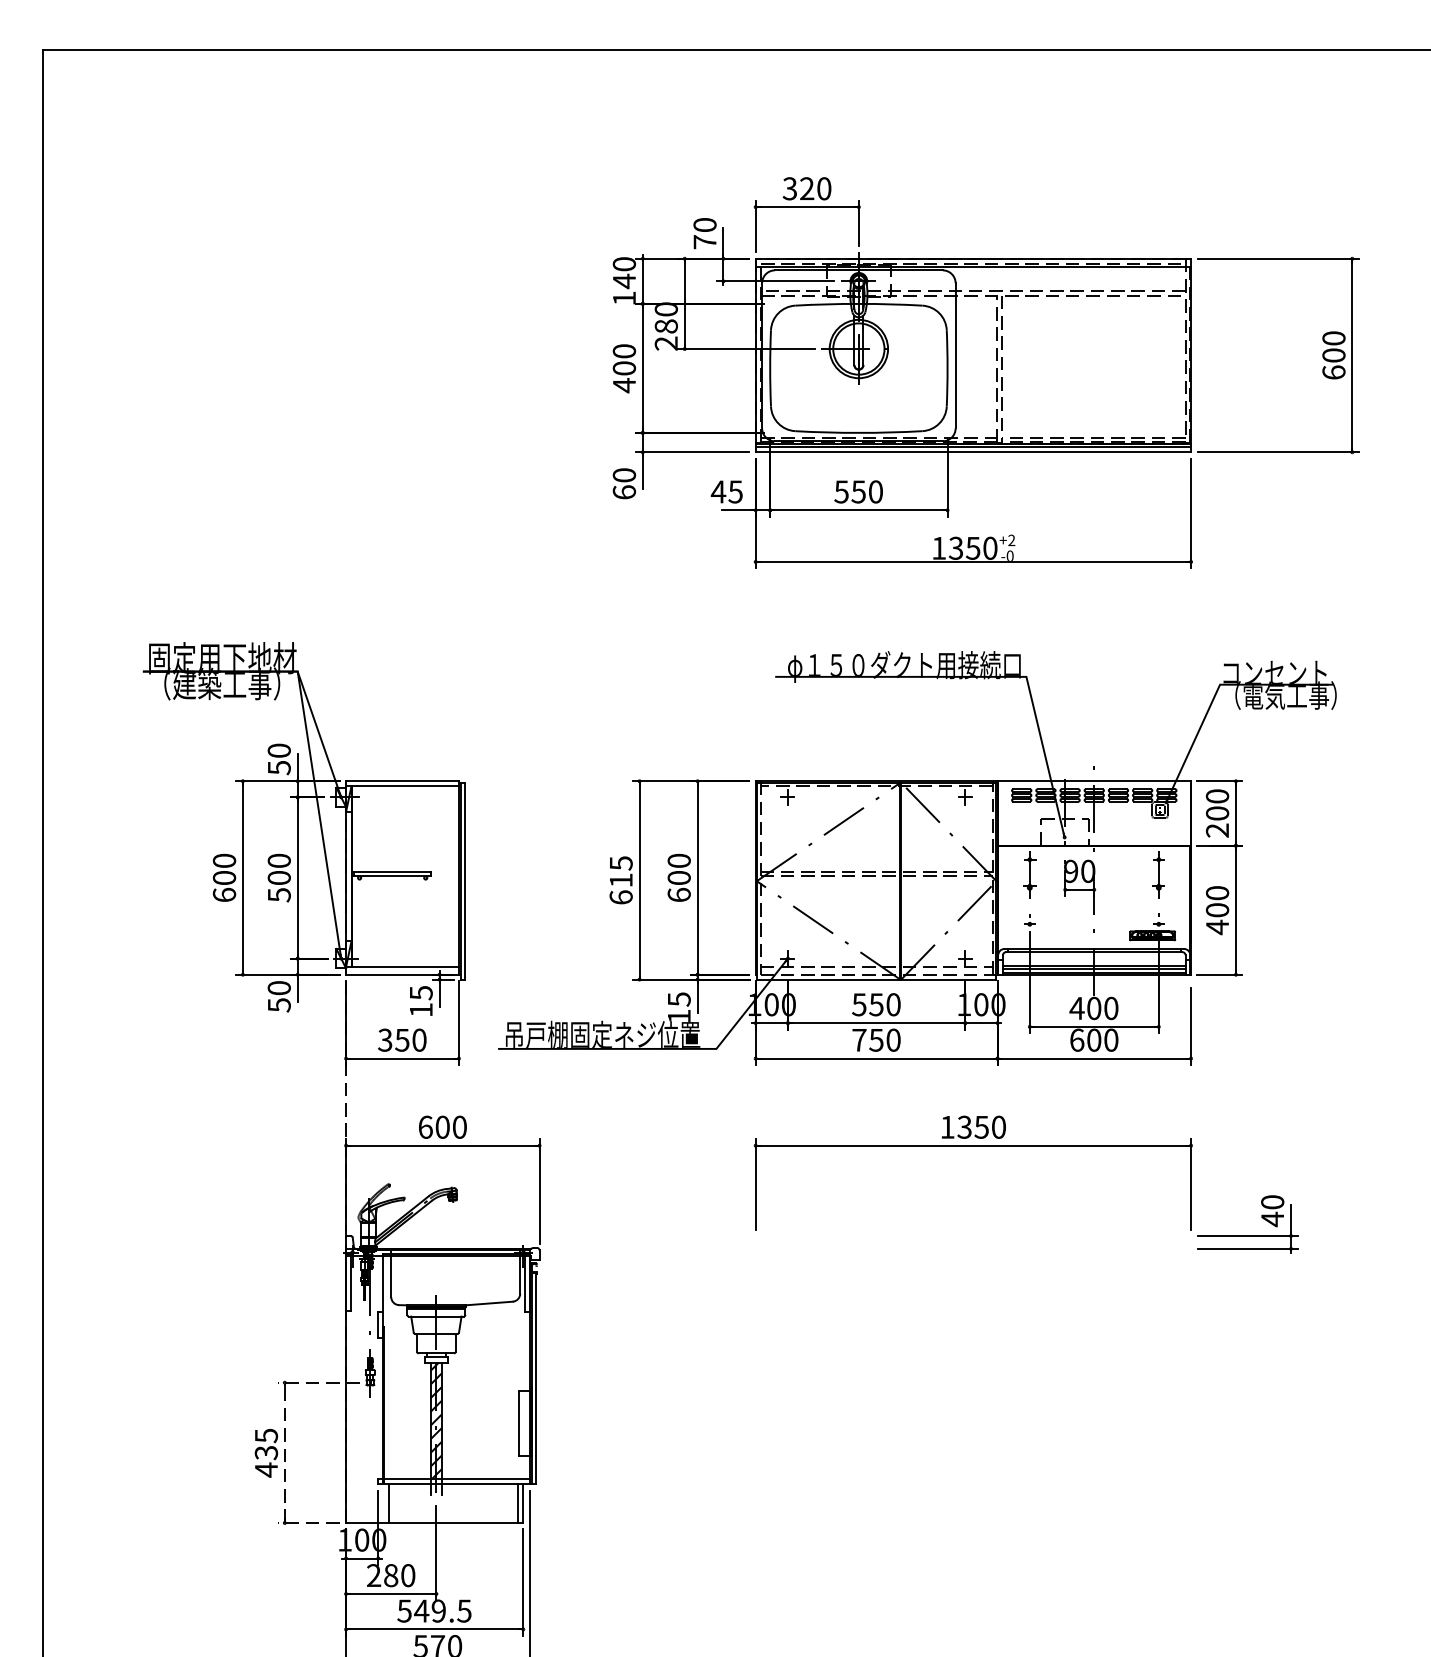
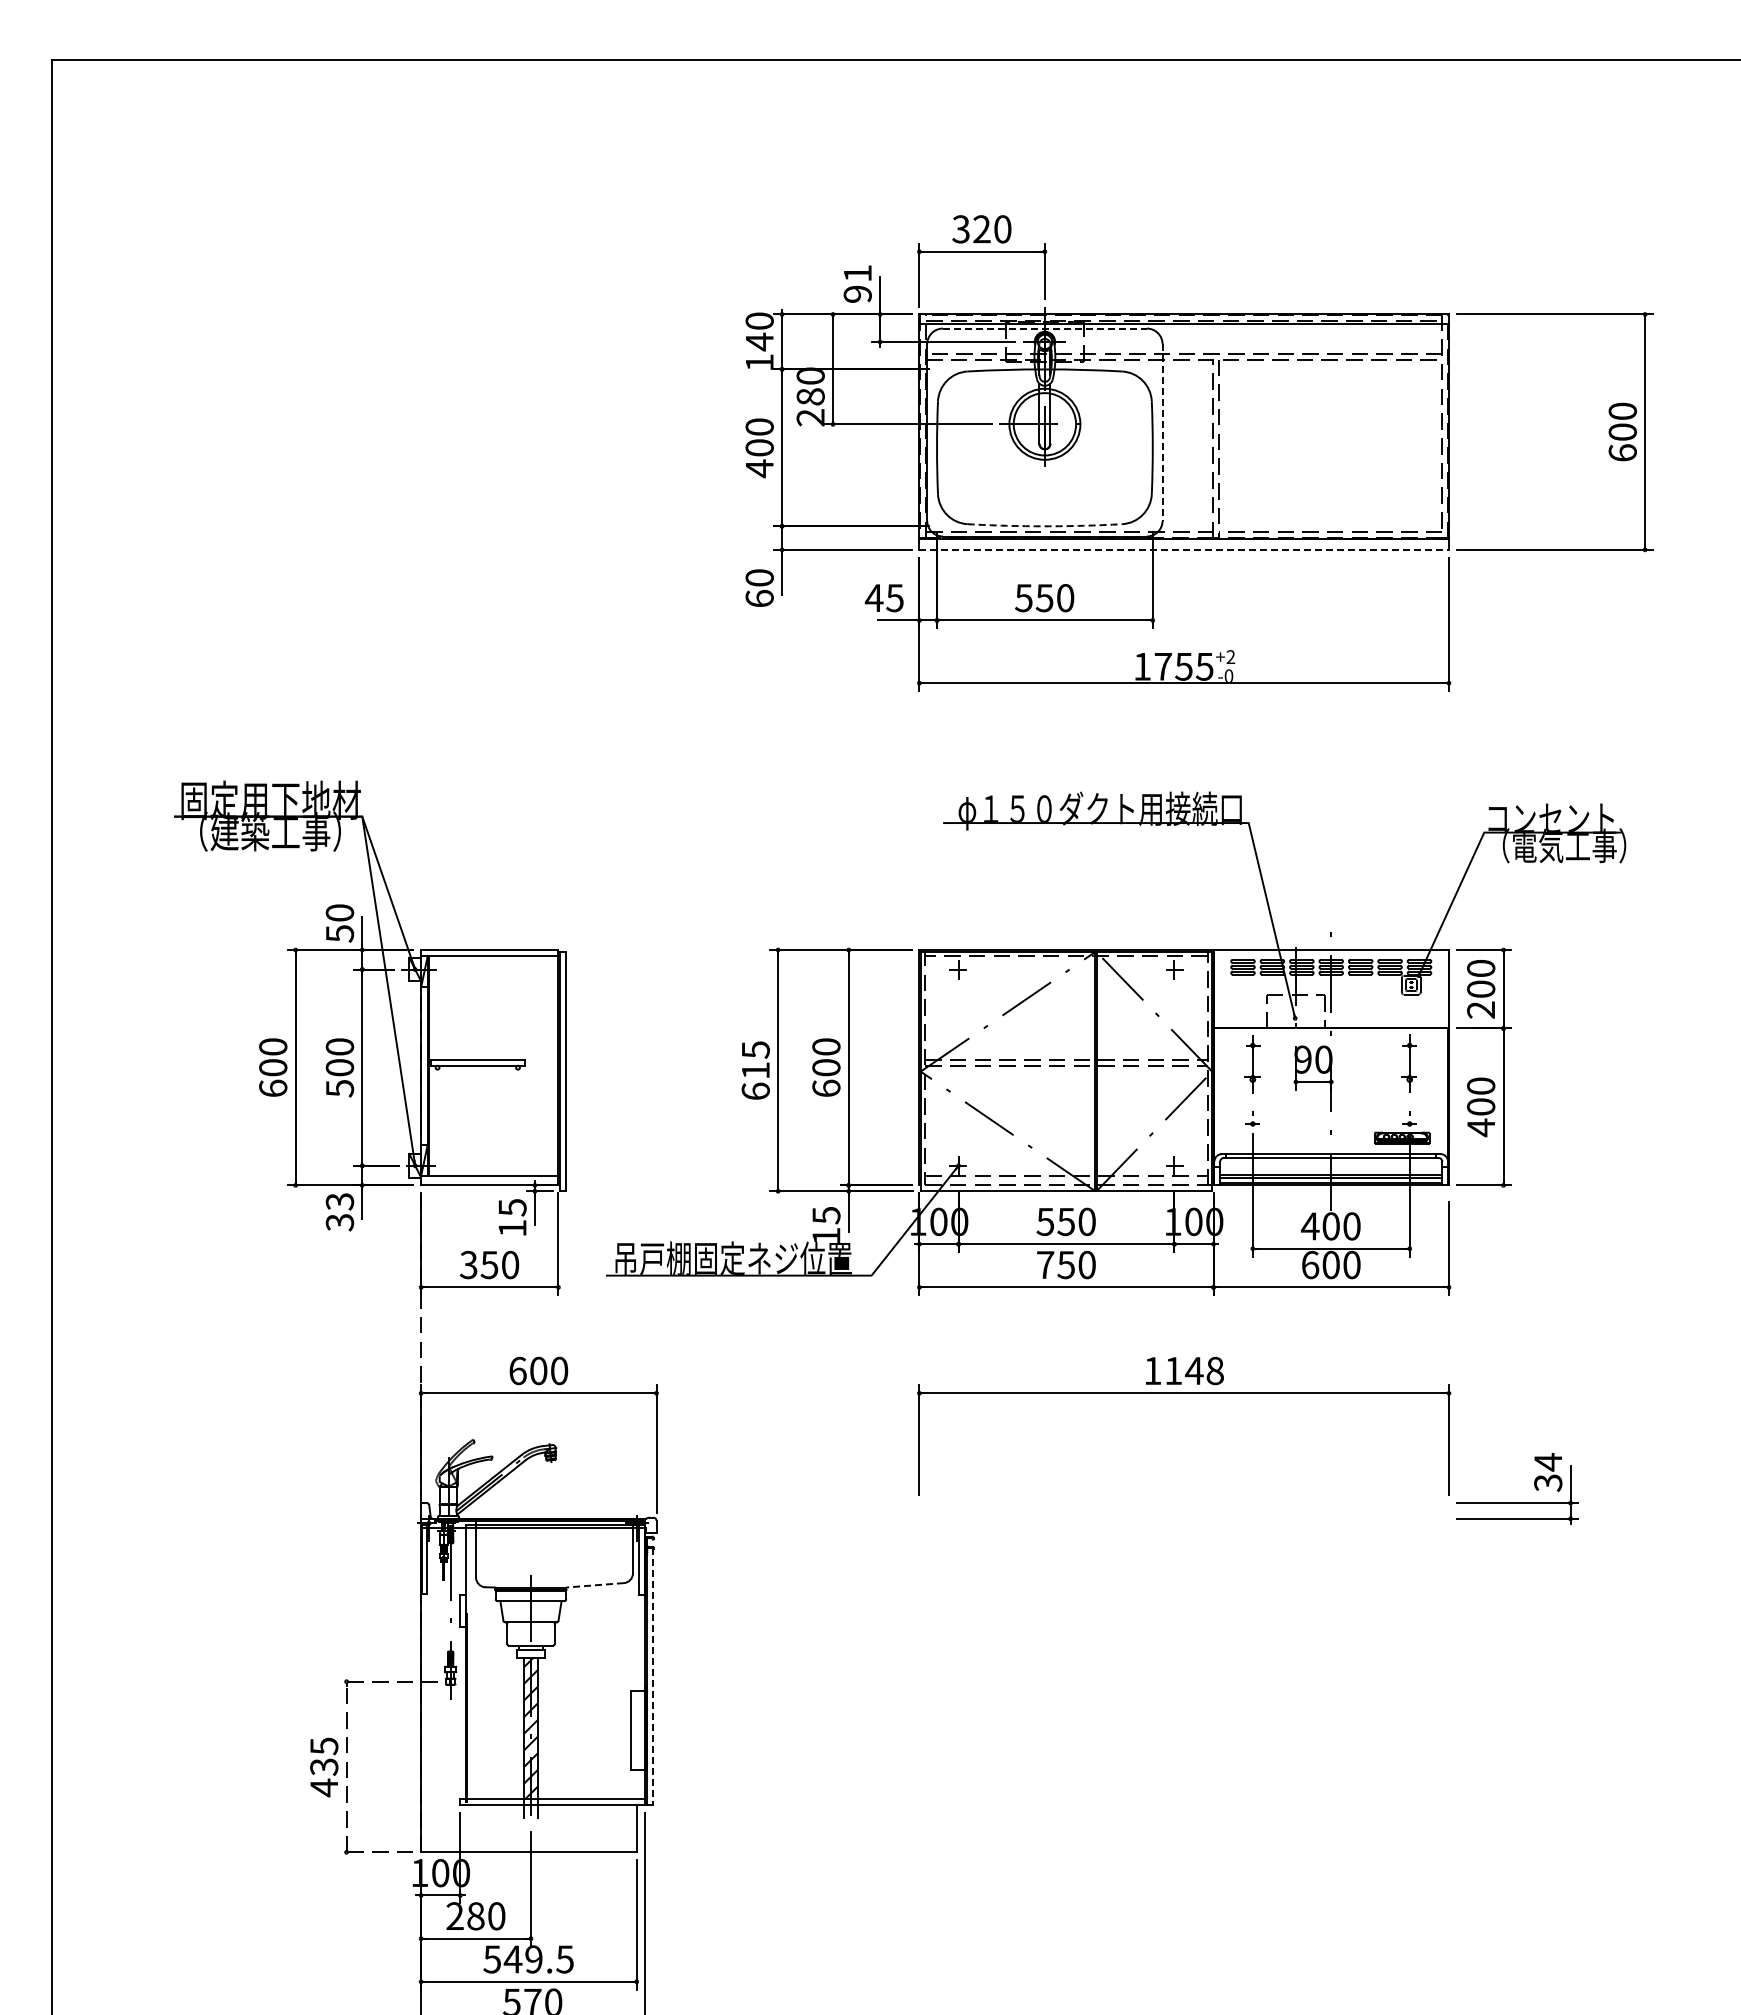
text: (704, 233) -> (857, 283), 70 -> 91
line: (859, 270) -> (1045, 328), solid -> dashed
line: (955, 356) -> (1162, 433), solid -> dashed
arc: (858, 433) -> (1044, 526), solid -> dashed
line: (972, 447) -> (1183, 543), removed
line: (973, 451) -> (1184, 549), solid -> dashed
text: (972, 548) -> (1183, 666), 1350 -> 1755
text: (278, 996) -> (339, 1211), 50 -> 33
text: (981, 1126) -> (1193, 1370), 1350 -> 1148
text: (1272, 1210) -> (1548, 1472), 40 -> 34
line: (489, 1303) -> (595, 1585), solid -> dashed
line: (536, 1379) -> (652, 1677), solid -> dashed
line: (389, 1503) -> (473, 1828), removed
line: (518, 1503) -> (630, 1828), removed

